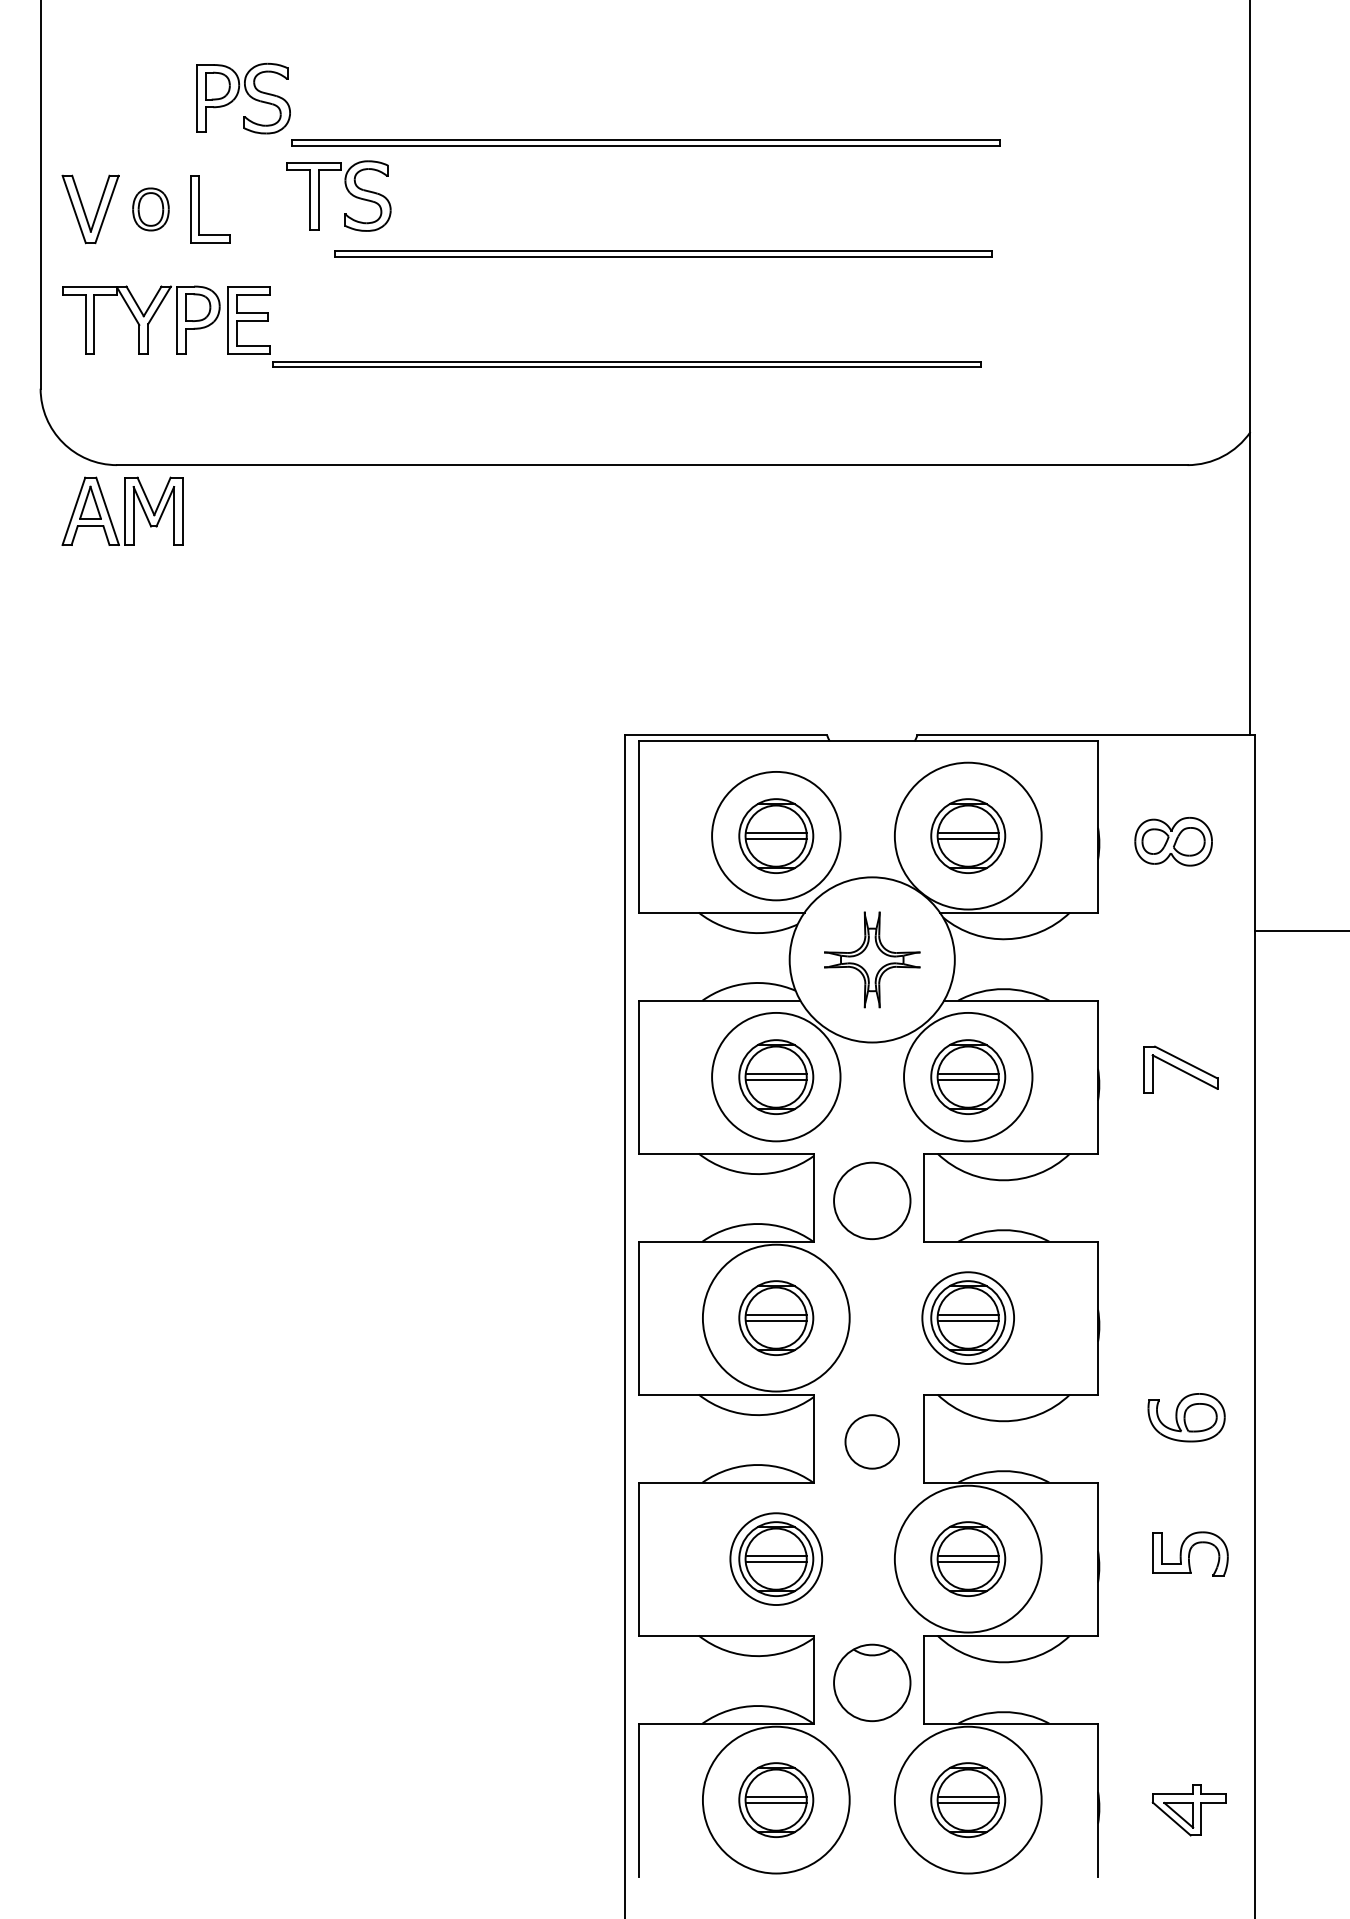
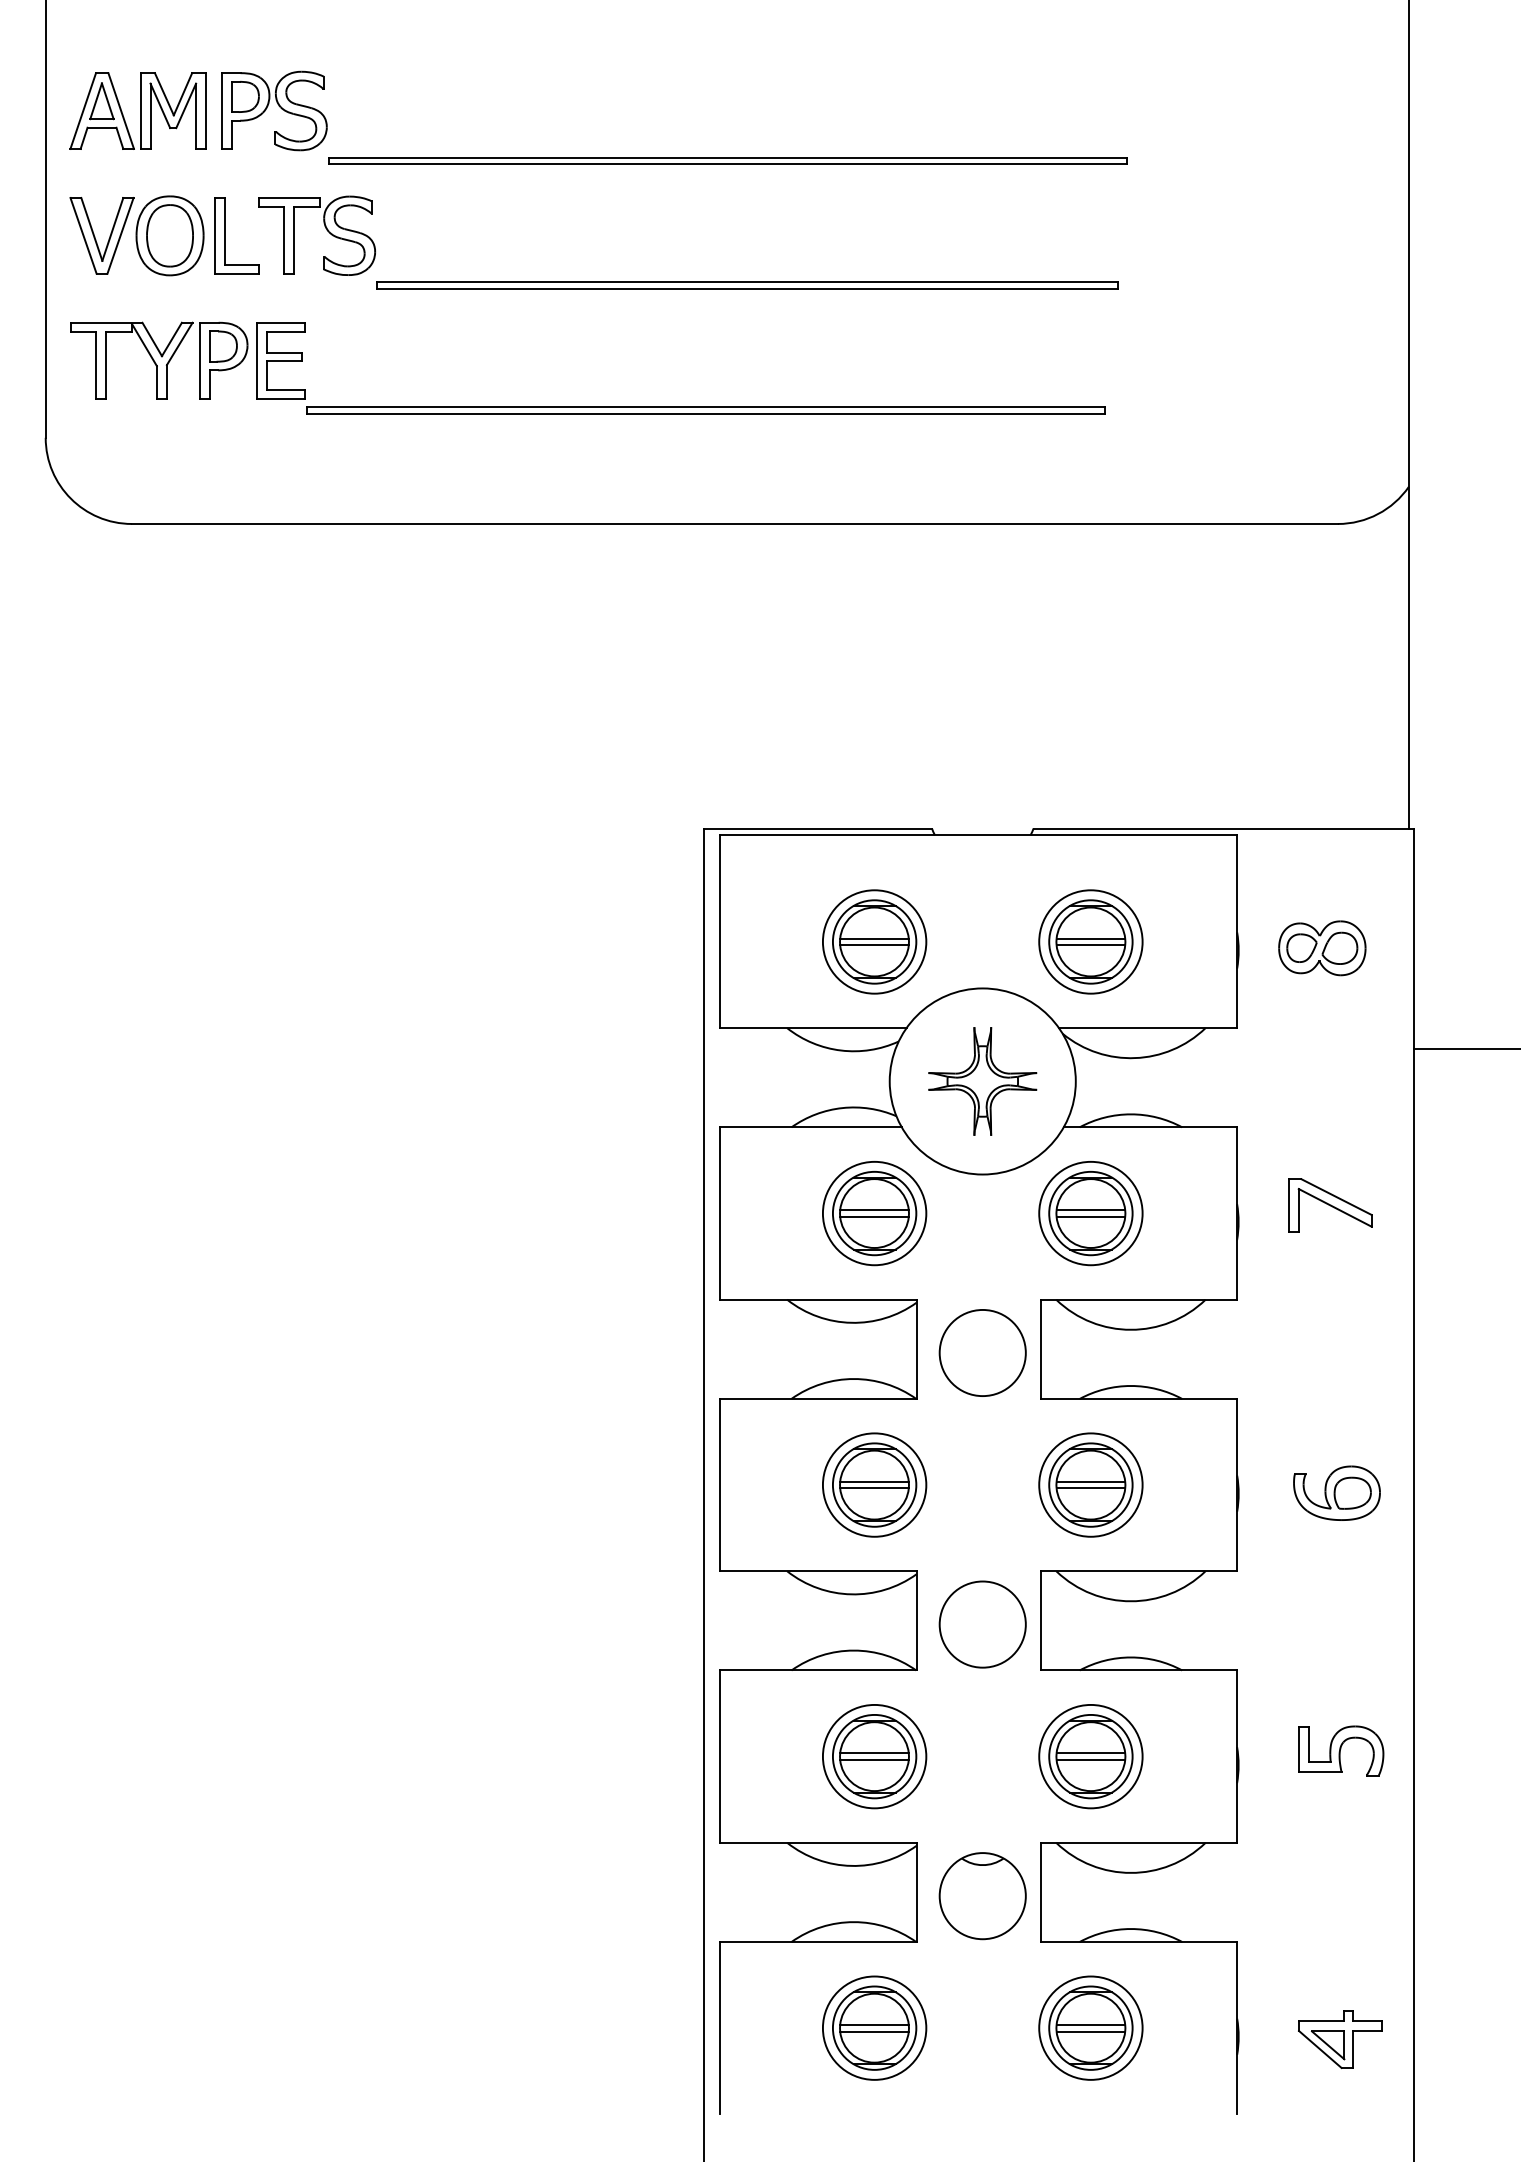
part: (347, 191) -> (326, 230), moved
part: (150, 209) -> (169, 235), size x1.67
part: (122, 510) -> (137, 110), moved
circle: (776, 835) -> (874, 941), size x0.71
circle: (967, 835) -> (1090, 941), size x0.62
circle: (776, 1077) -> (874, 1213), size x0.71
circle: (967, 1077) -> (1090, 1213), size x0.71
circle: (776, 1317) -> (874, 1484), size x0.62
part: (1186, 1417) -> (1336, 1492), moved
circle: (872, 1441) -> (982, 1624), size x1.43
circle: (967, 1559) -> (1090, 1756), size x0.62
circle: (776, 1799) -> (874, 2027), size x0.62
circle: (967, 1799) -> (1090, 2027), size x0.62

